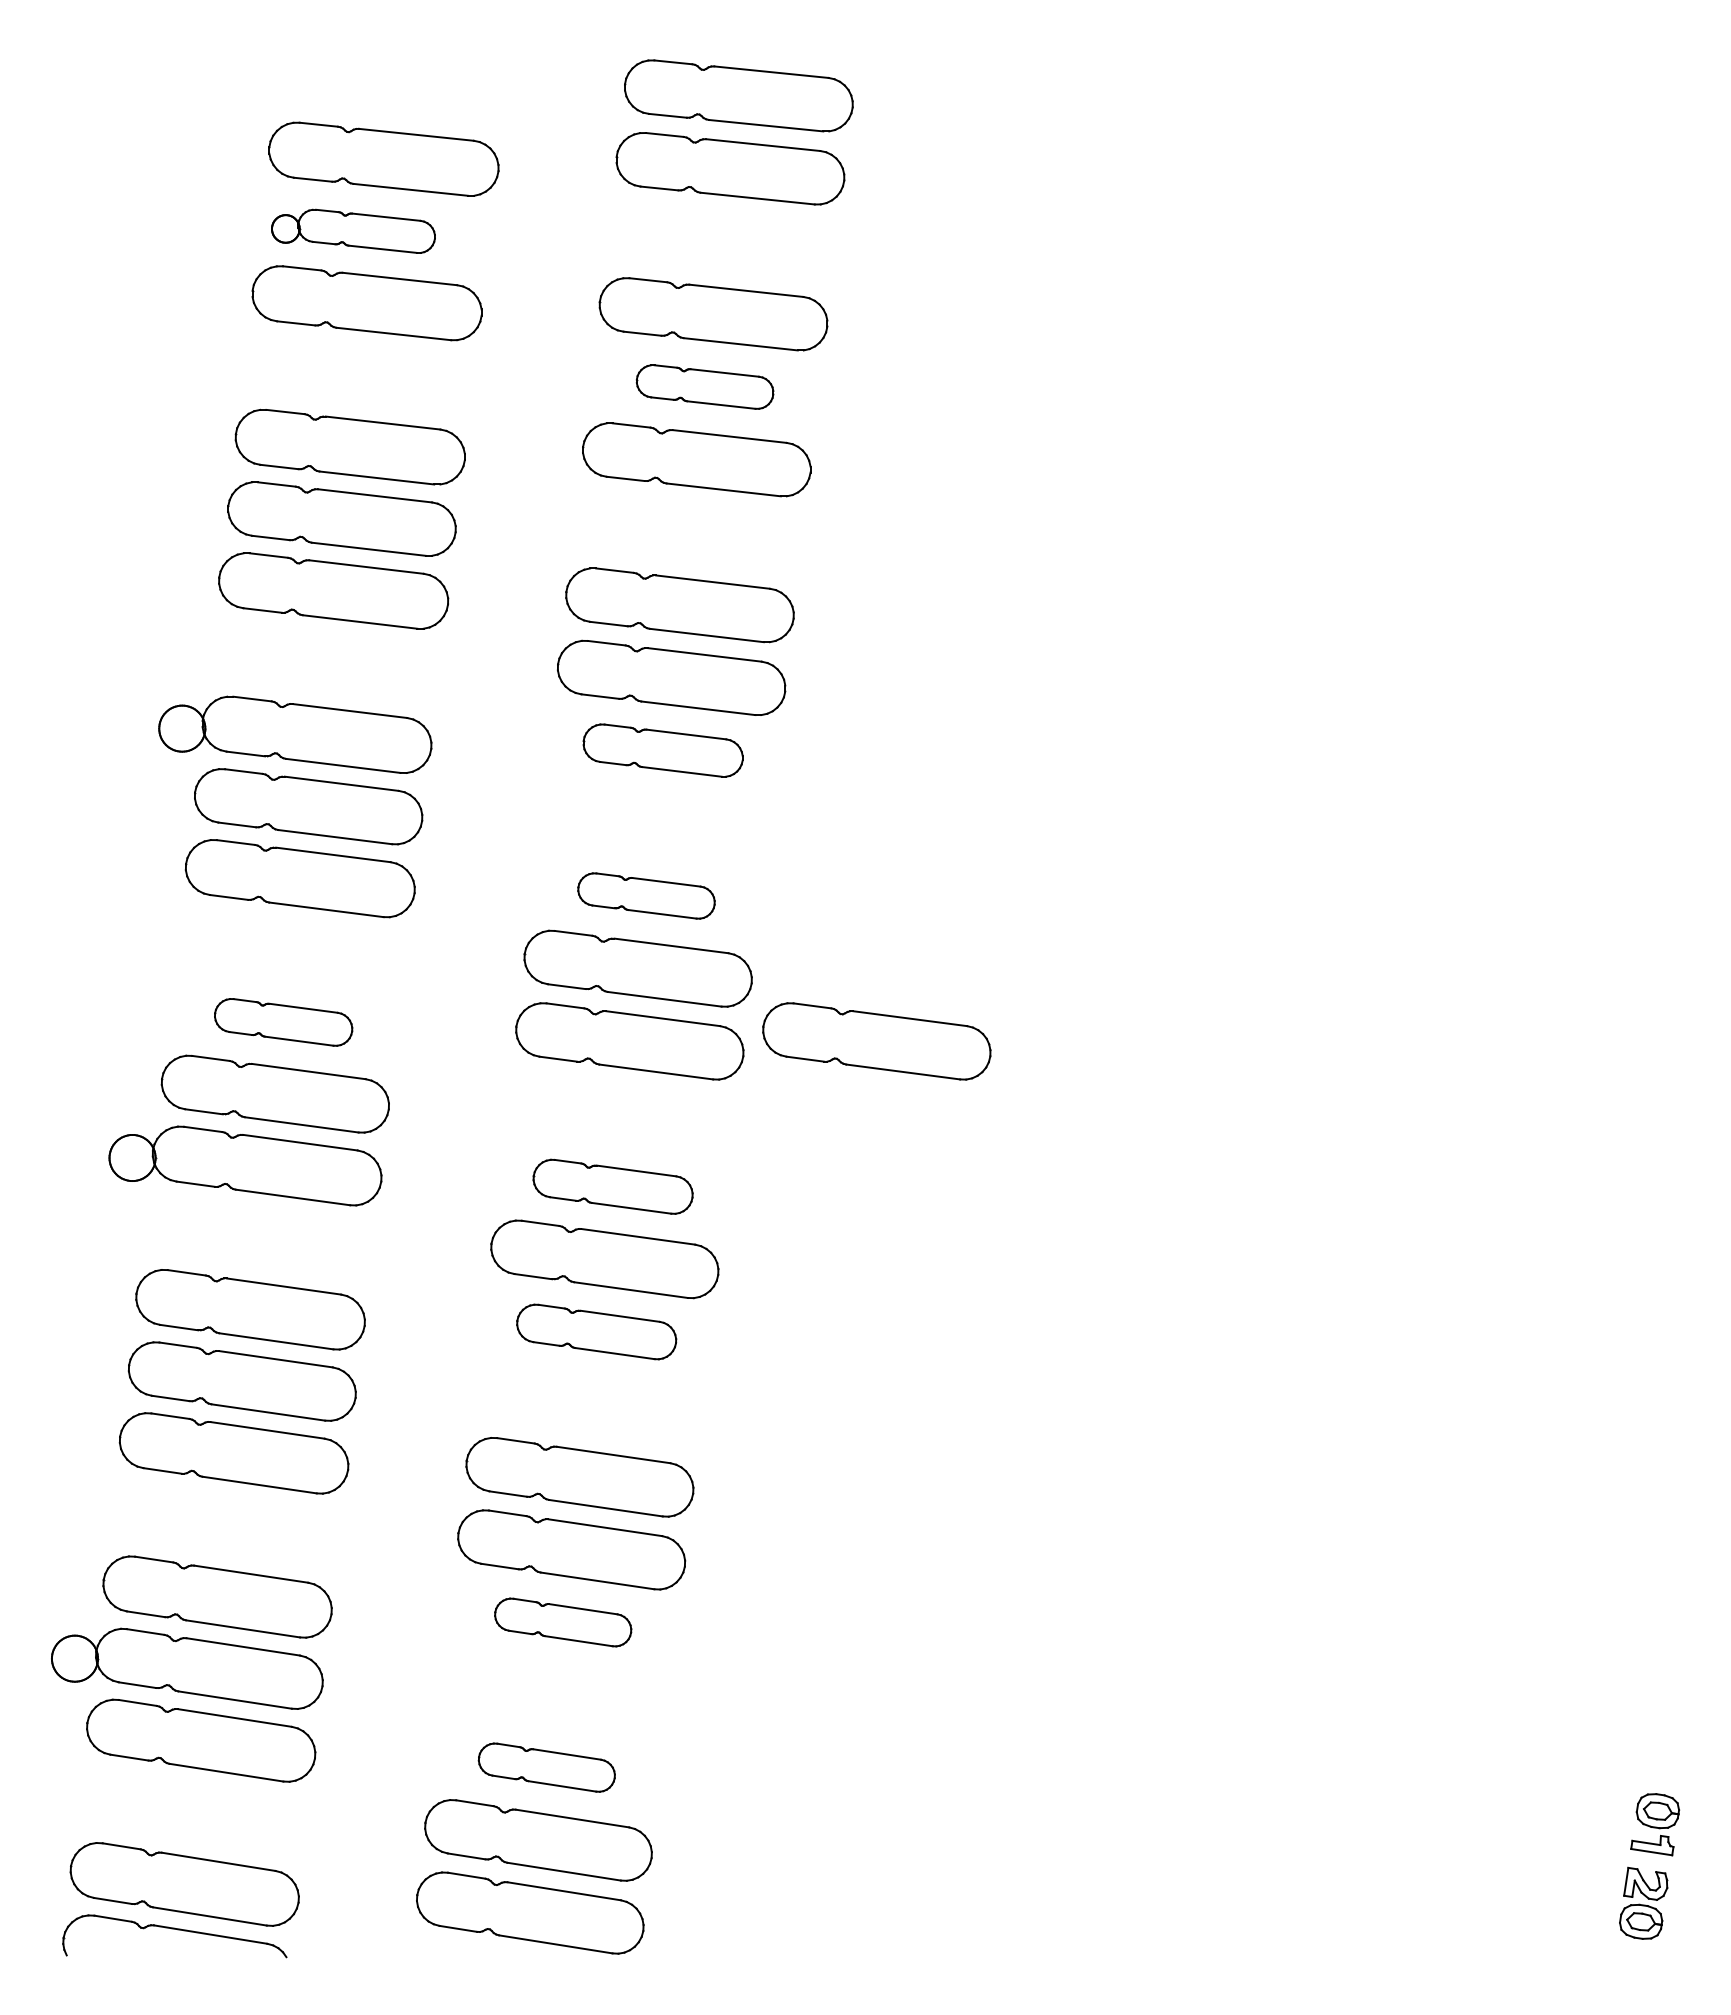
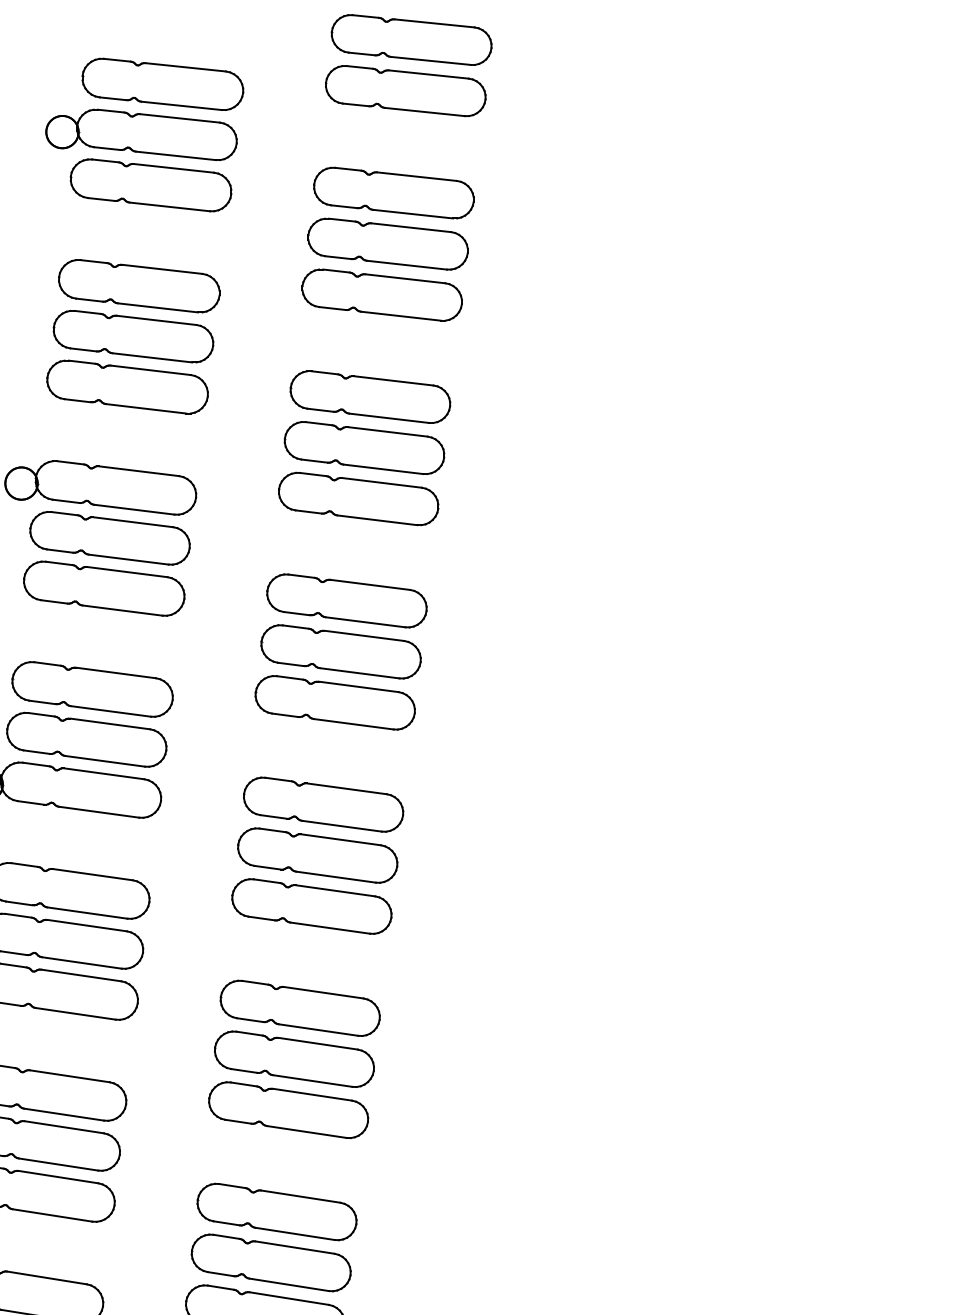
part: (353, 231) -> (141, 135), size x1.67
part: (704, 386) -> (387, 243), size x1.67
part: (662, 750) -> (358, 498), size x1.43
part: (646, 895) -> (346, 600), size x1.67
part: (283, 1022) -> (92, 689), size x1.67
part: (876, 1041) -> (508, 702), removed
part: (612, 1186) -> (323, 804), size x1.43
part: (596, 1331) -> (311, 906), size x1.43
part: (562, 1622) -> (288, 1110), size x1.67
part: (546, 1767) -> (276, 1211), size x1.67

